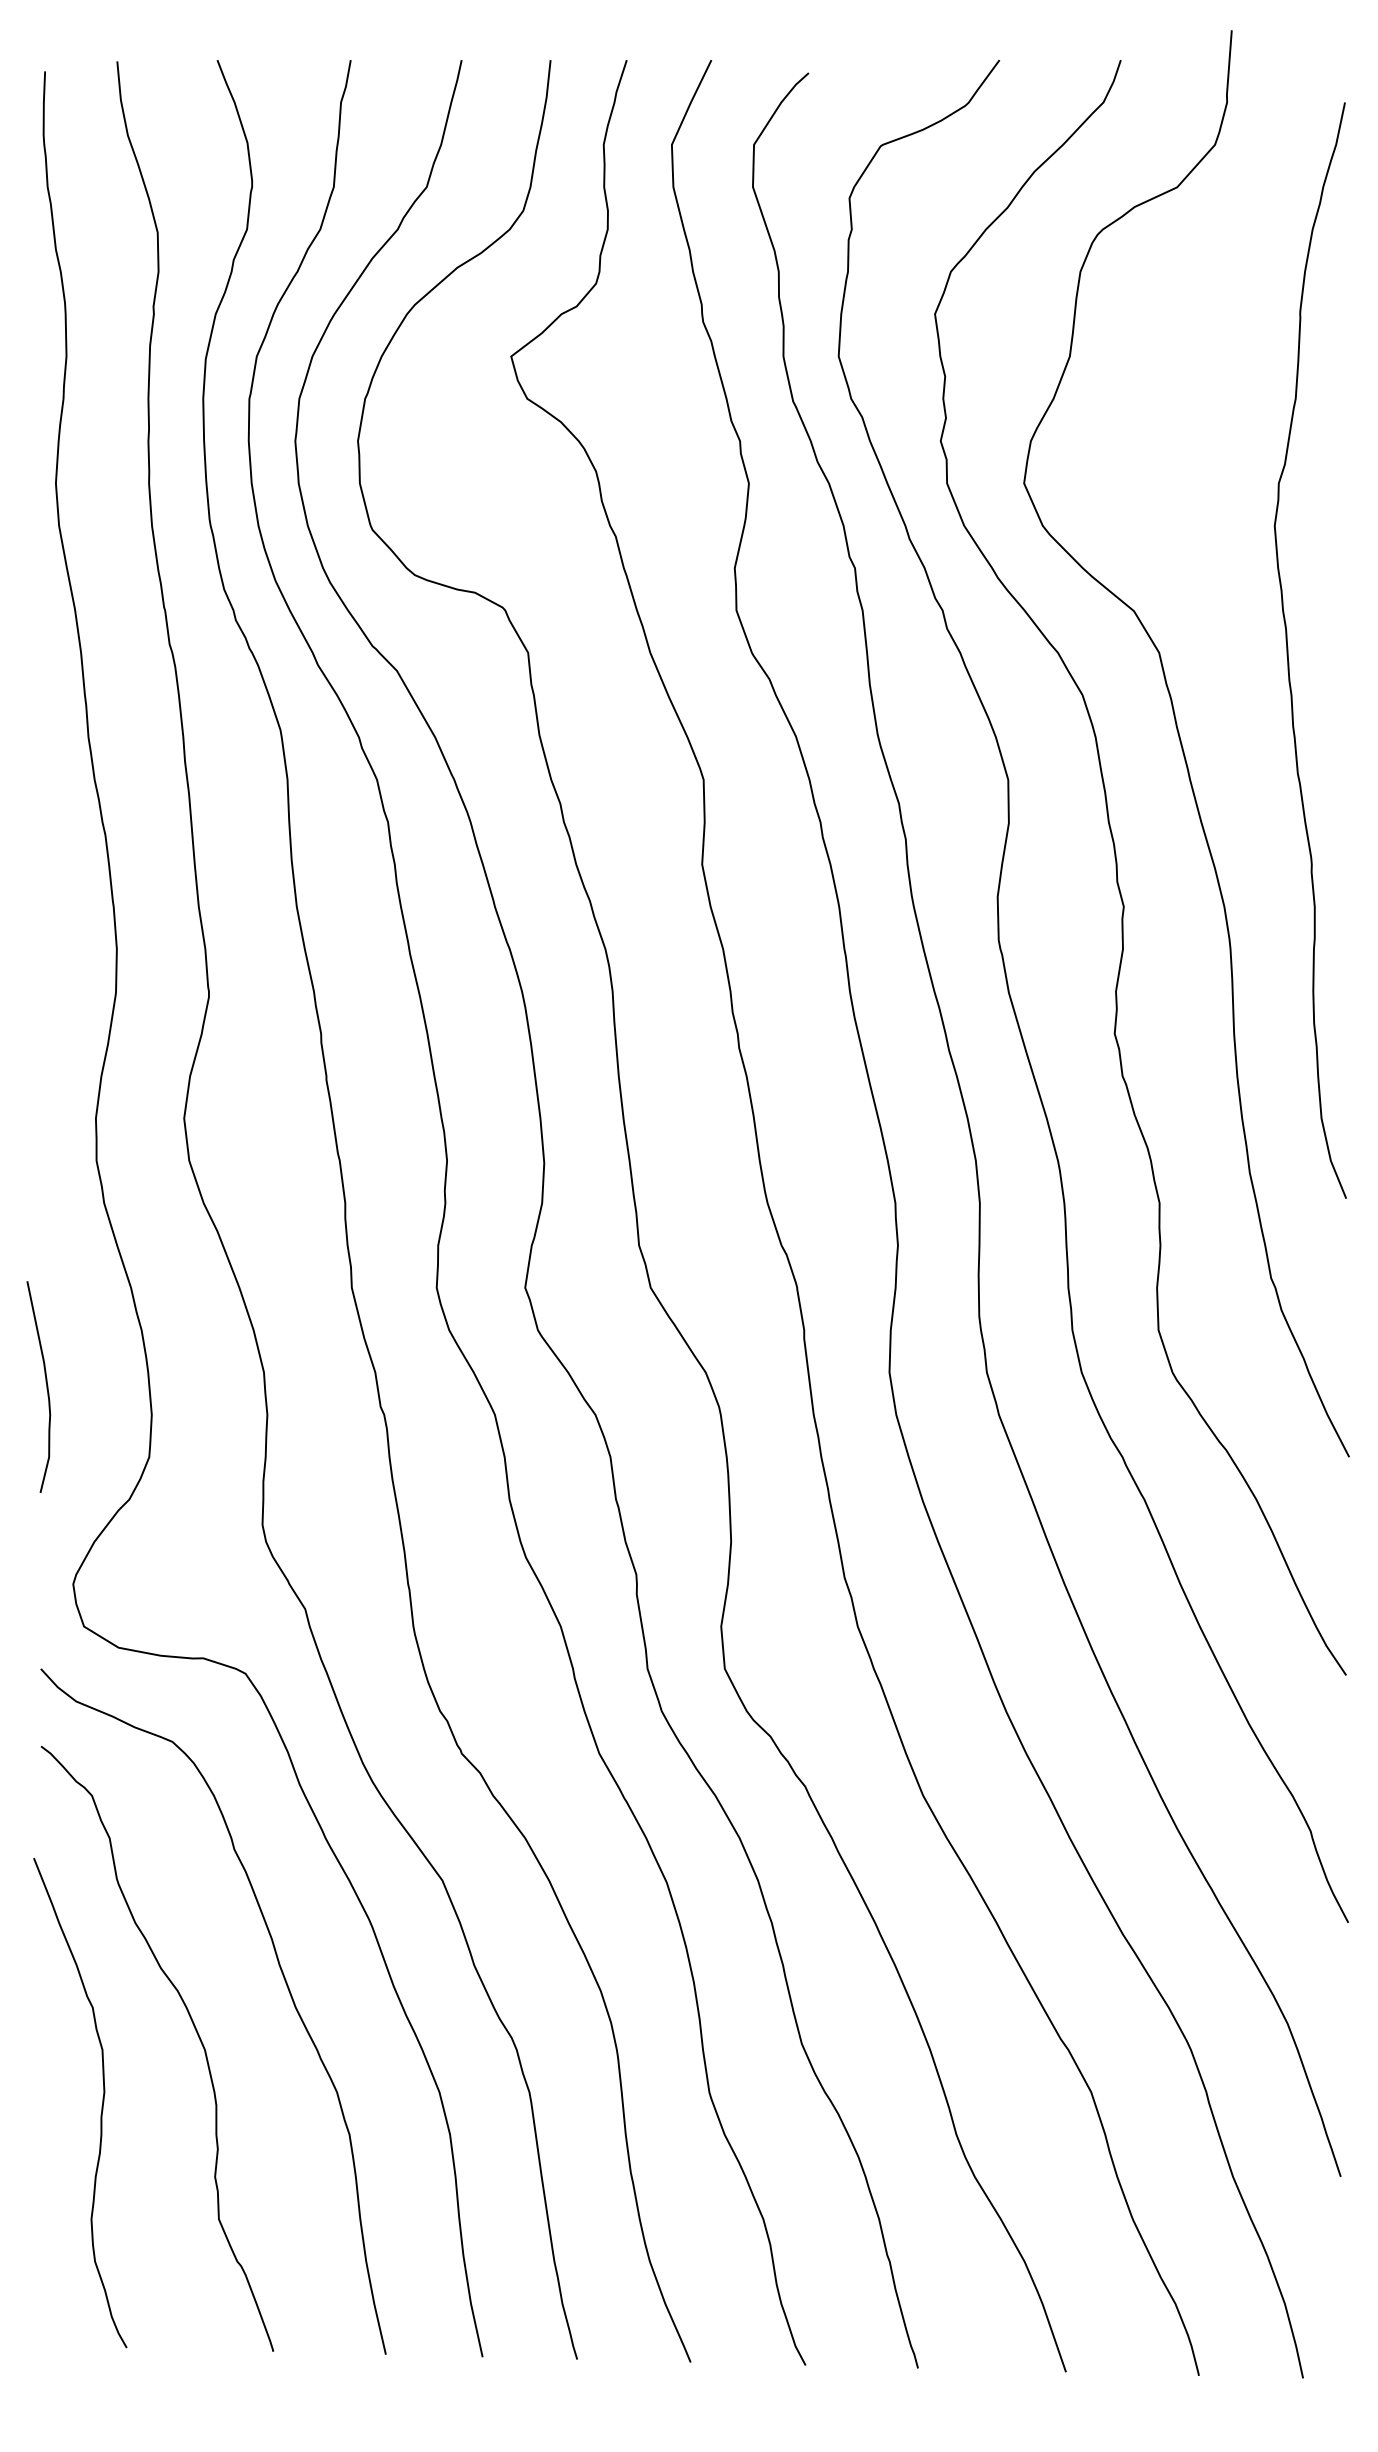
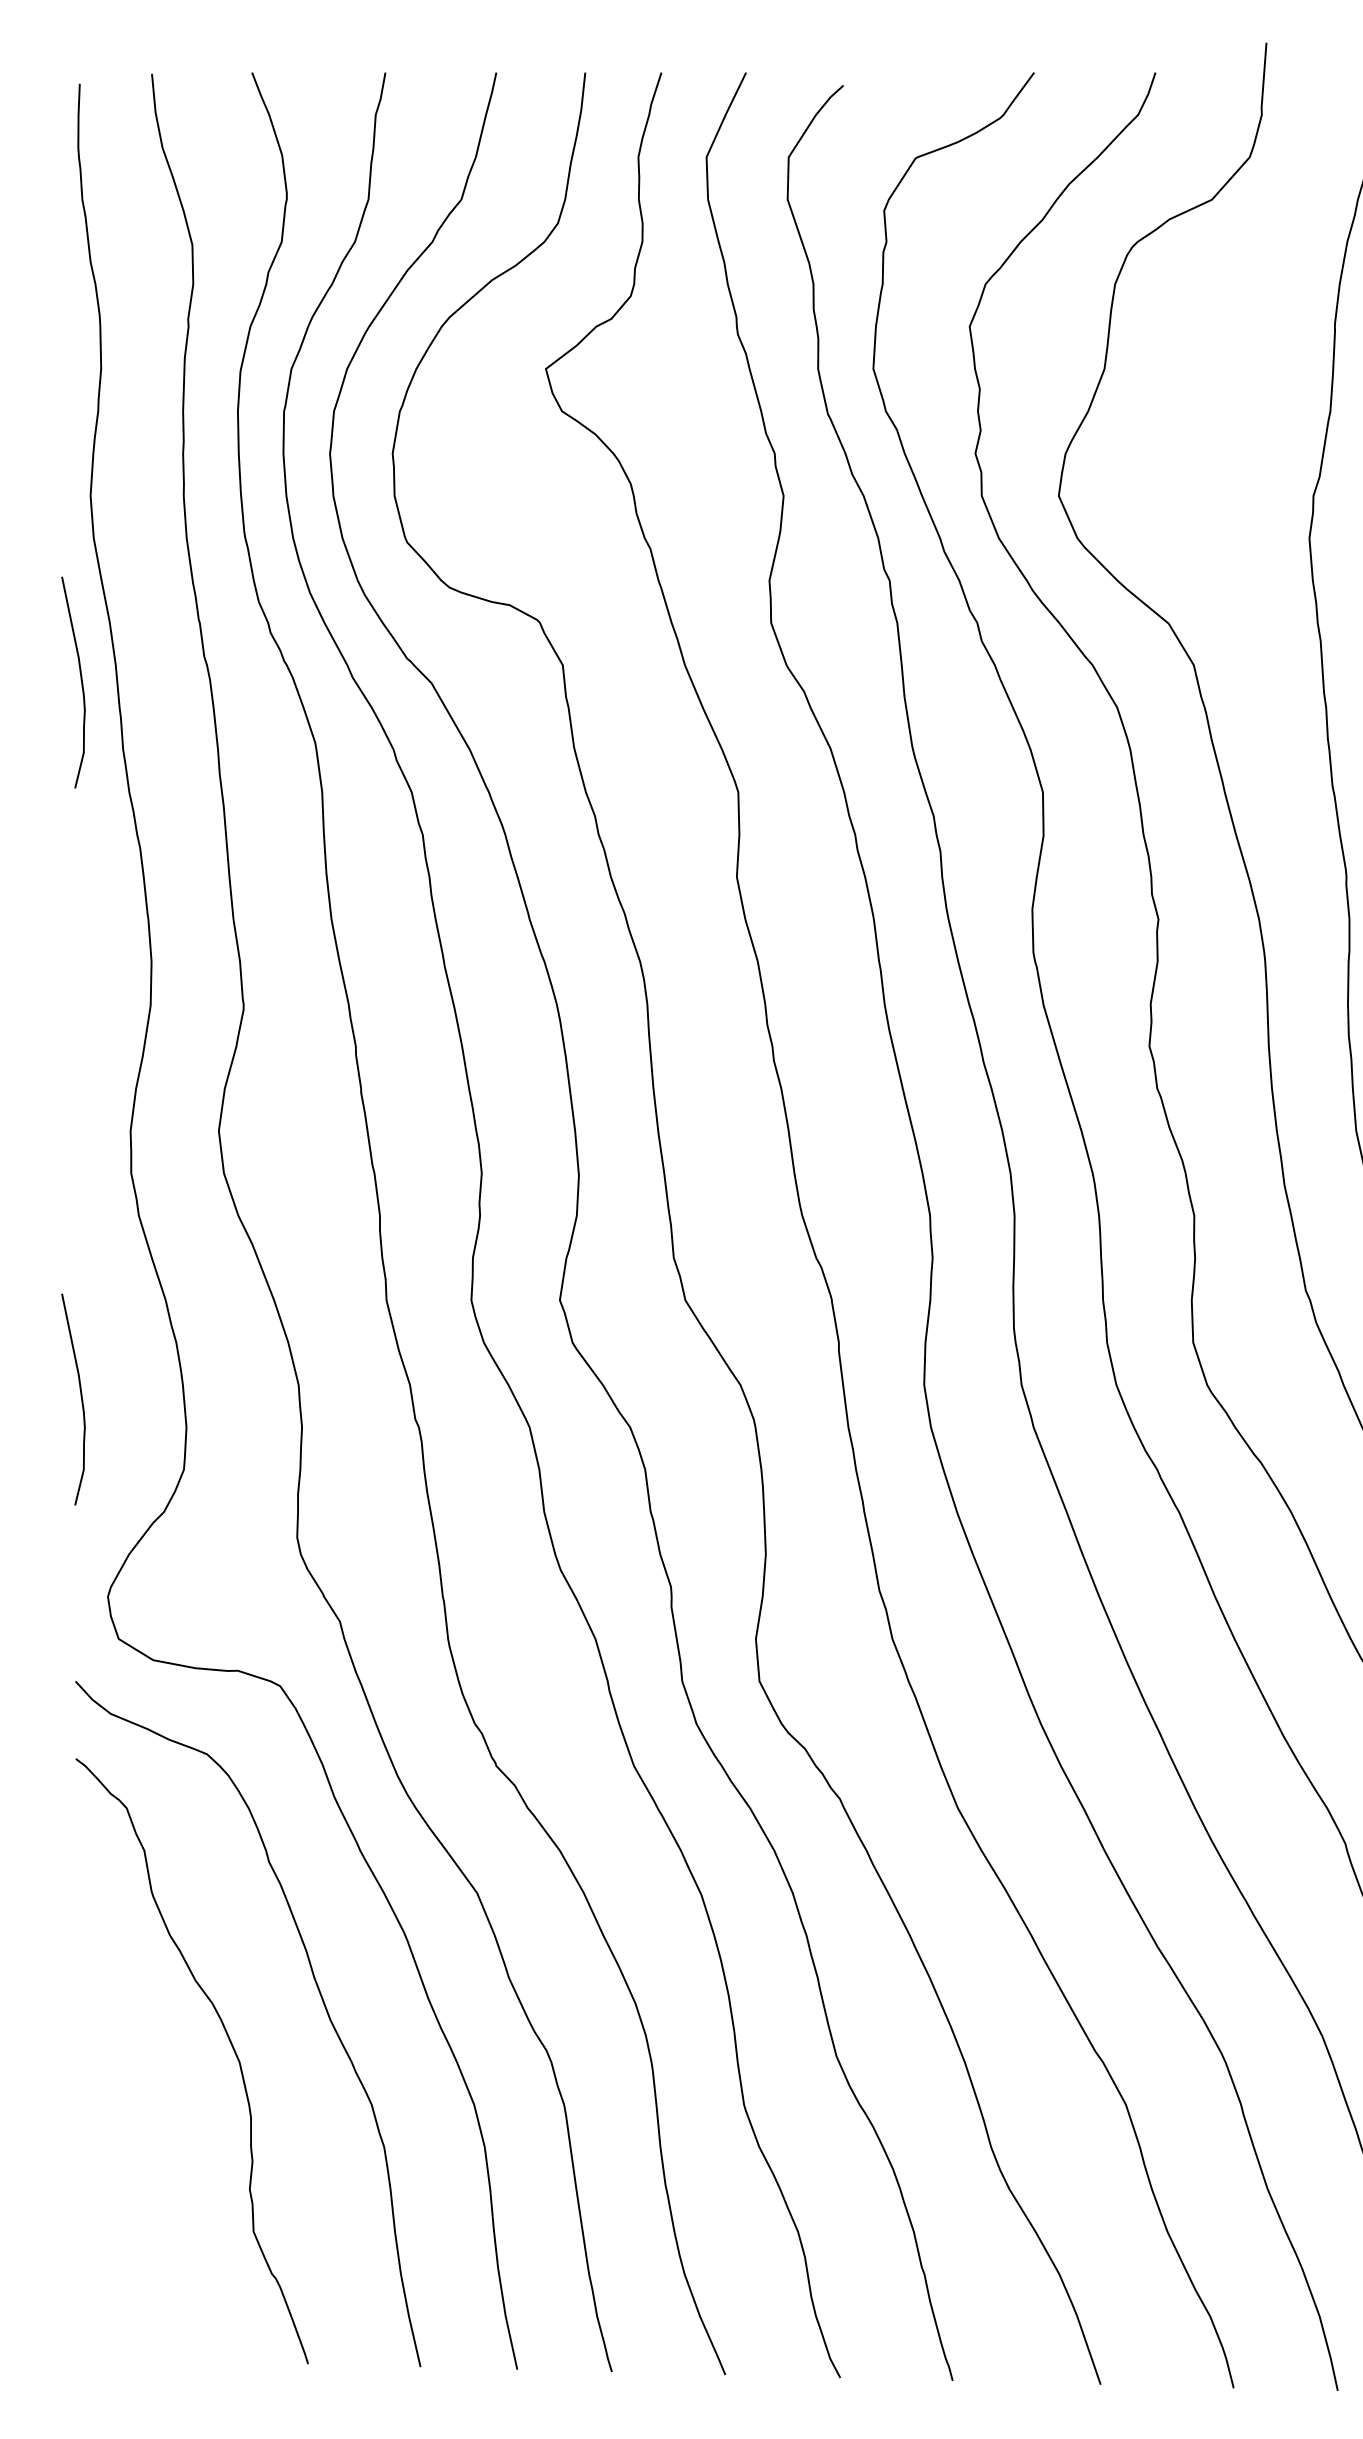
curve: (46, 669) -> (81, 681), added
curve: (101, 2105) -> (136, 2117), removed

